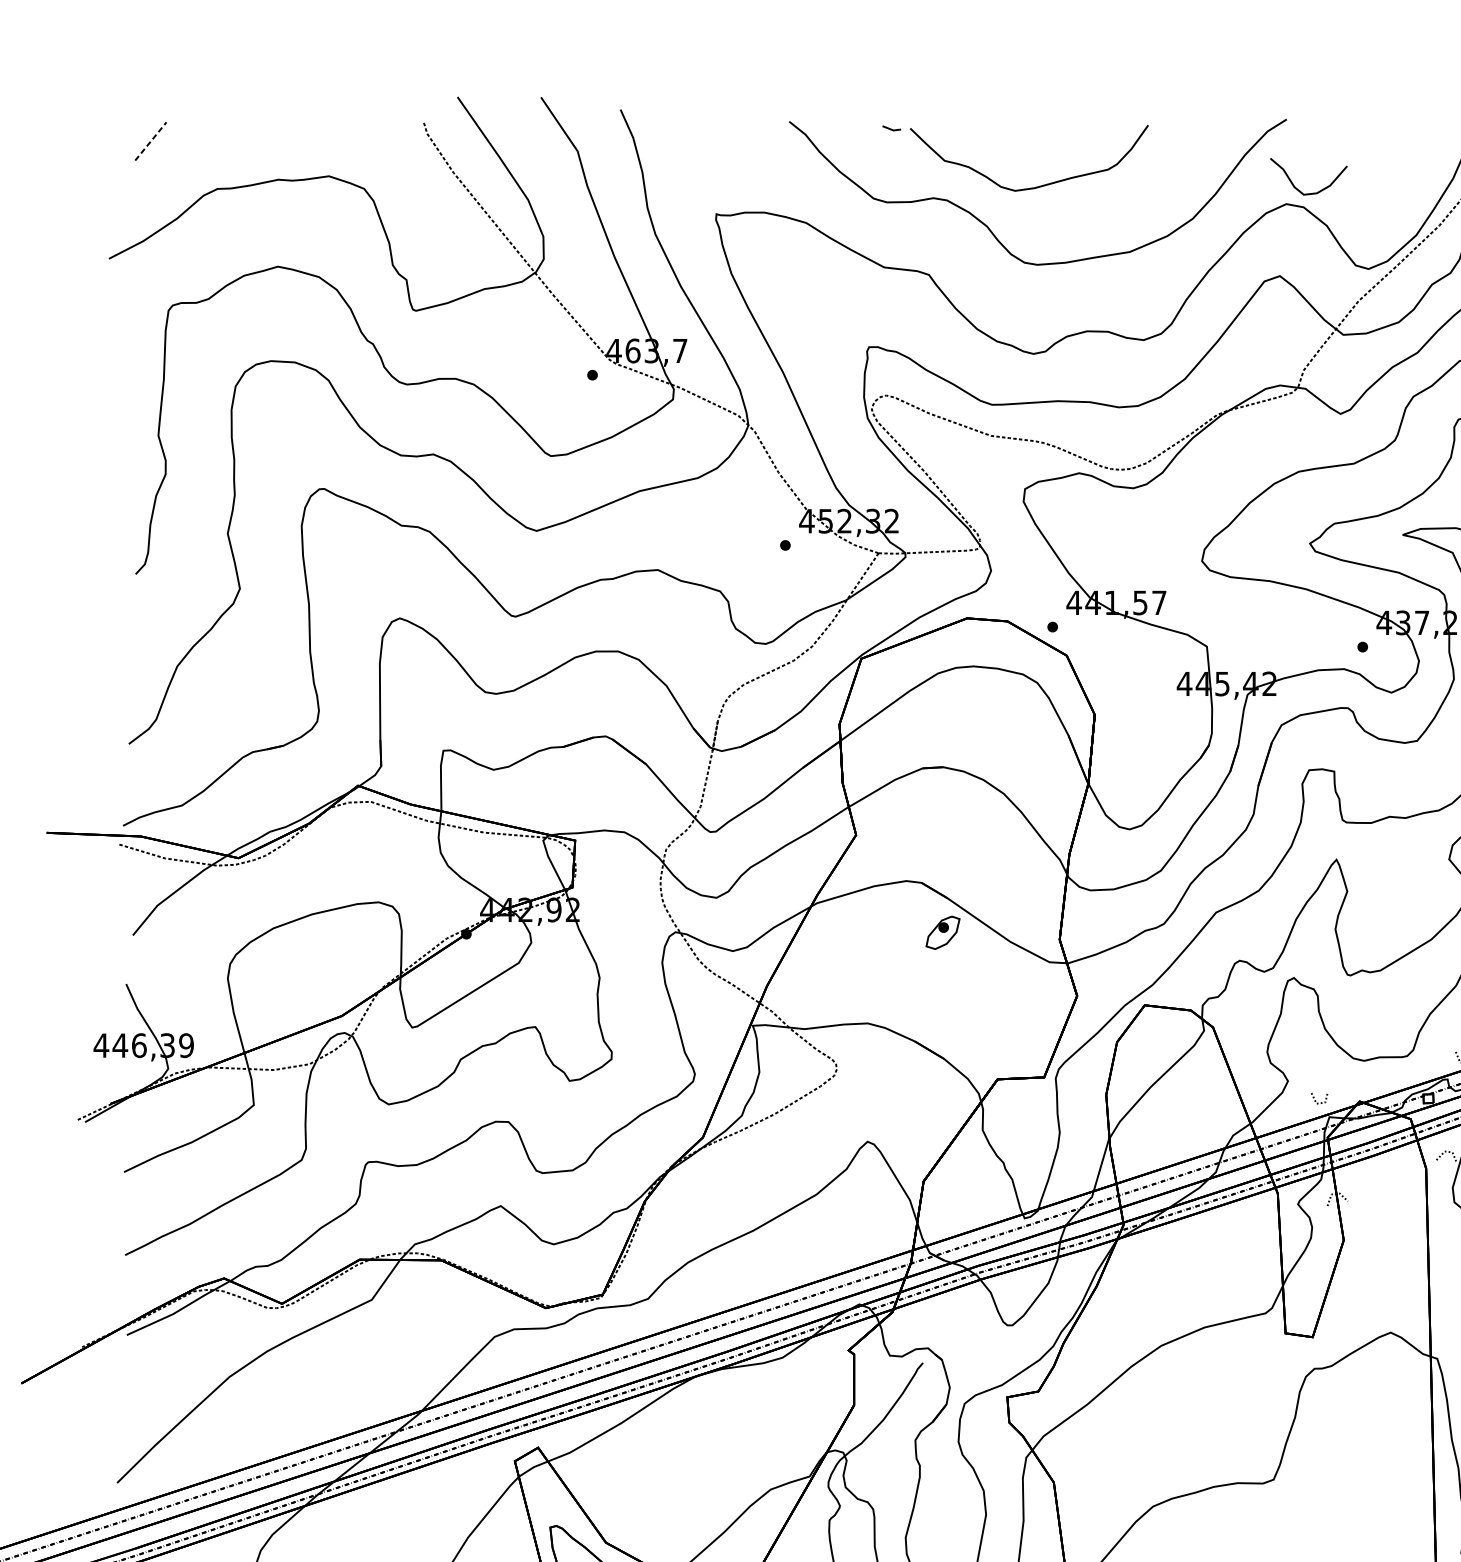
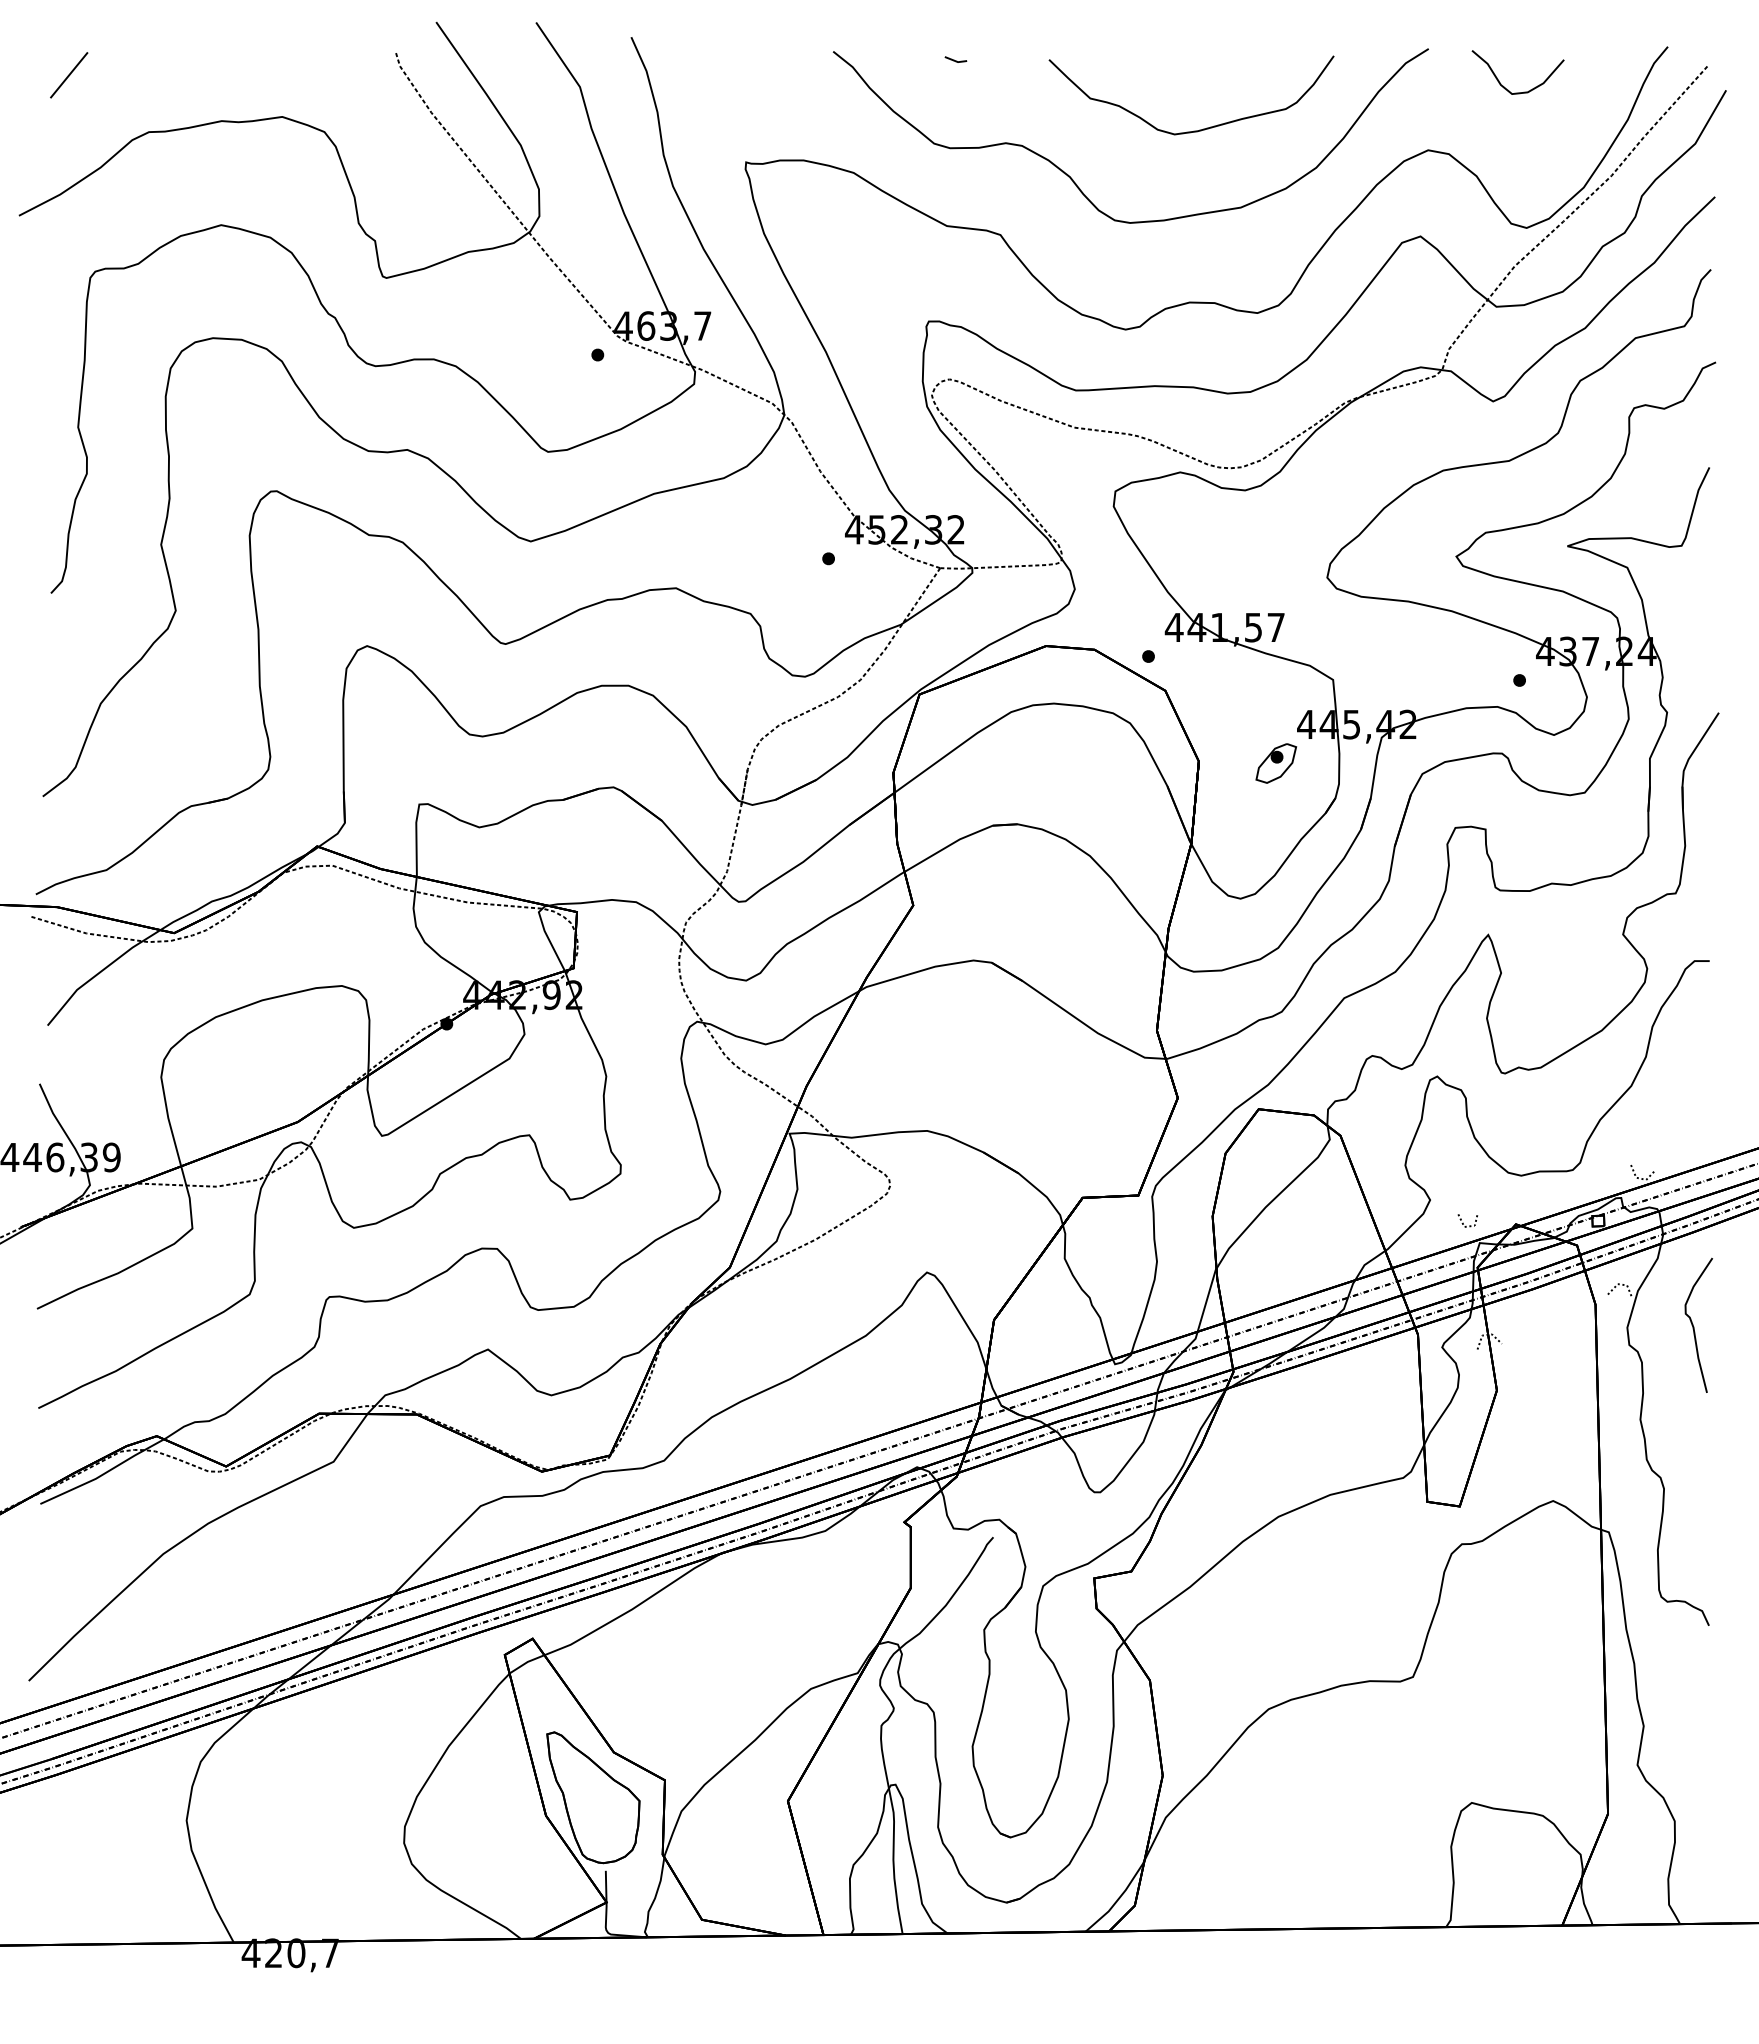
line: (151, 141) -> (69, 75), dashed -> solid
curve: (1035, 186) -> (1199, 129), moved
curve: (1296, 187) -> (1503, 85), moved
part: (943, 932) -> (1276, 763), moved

